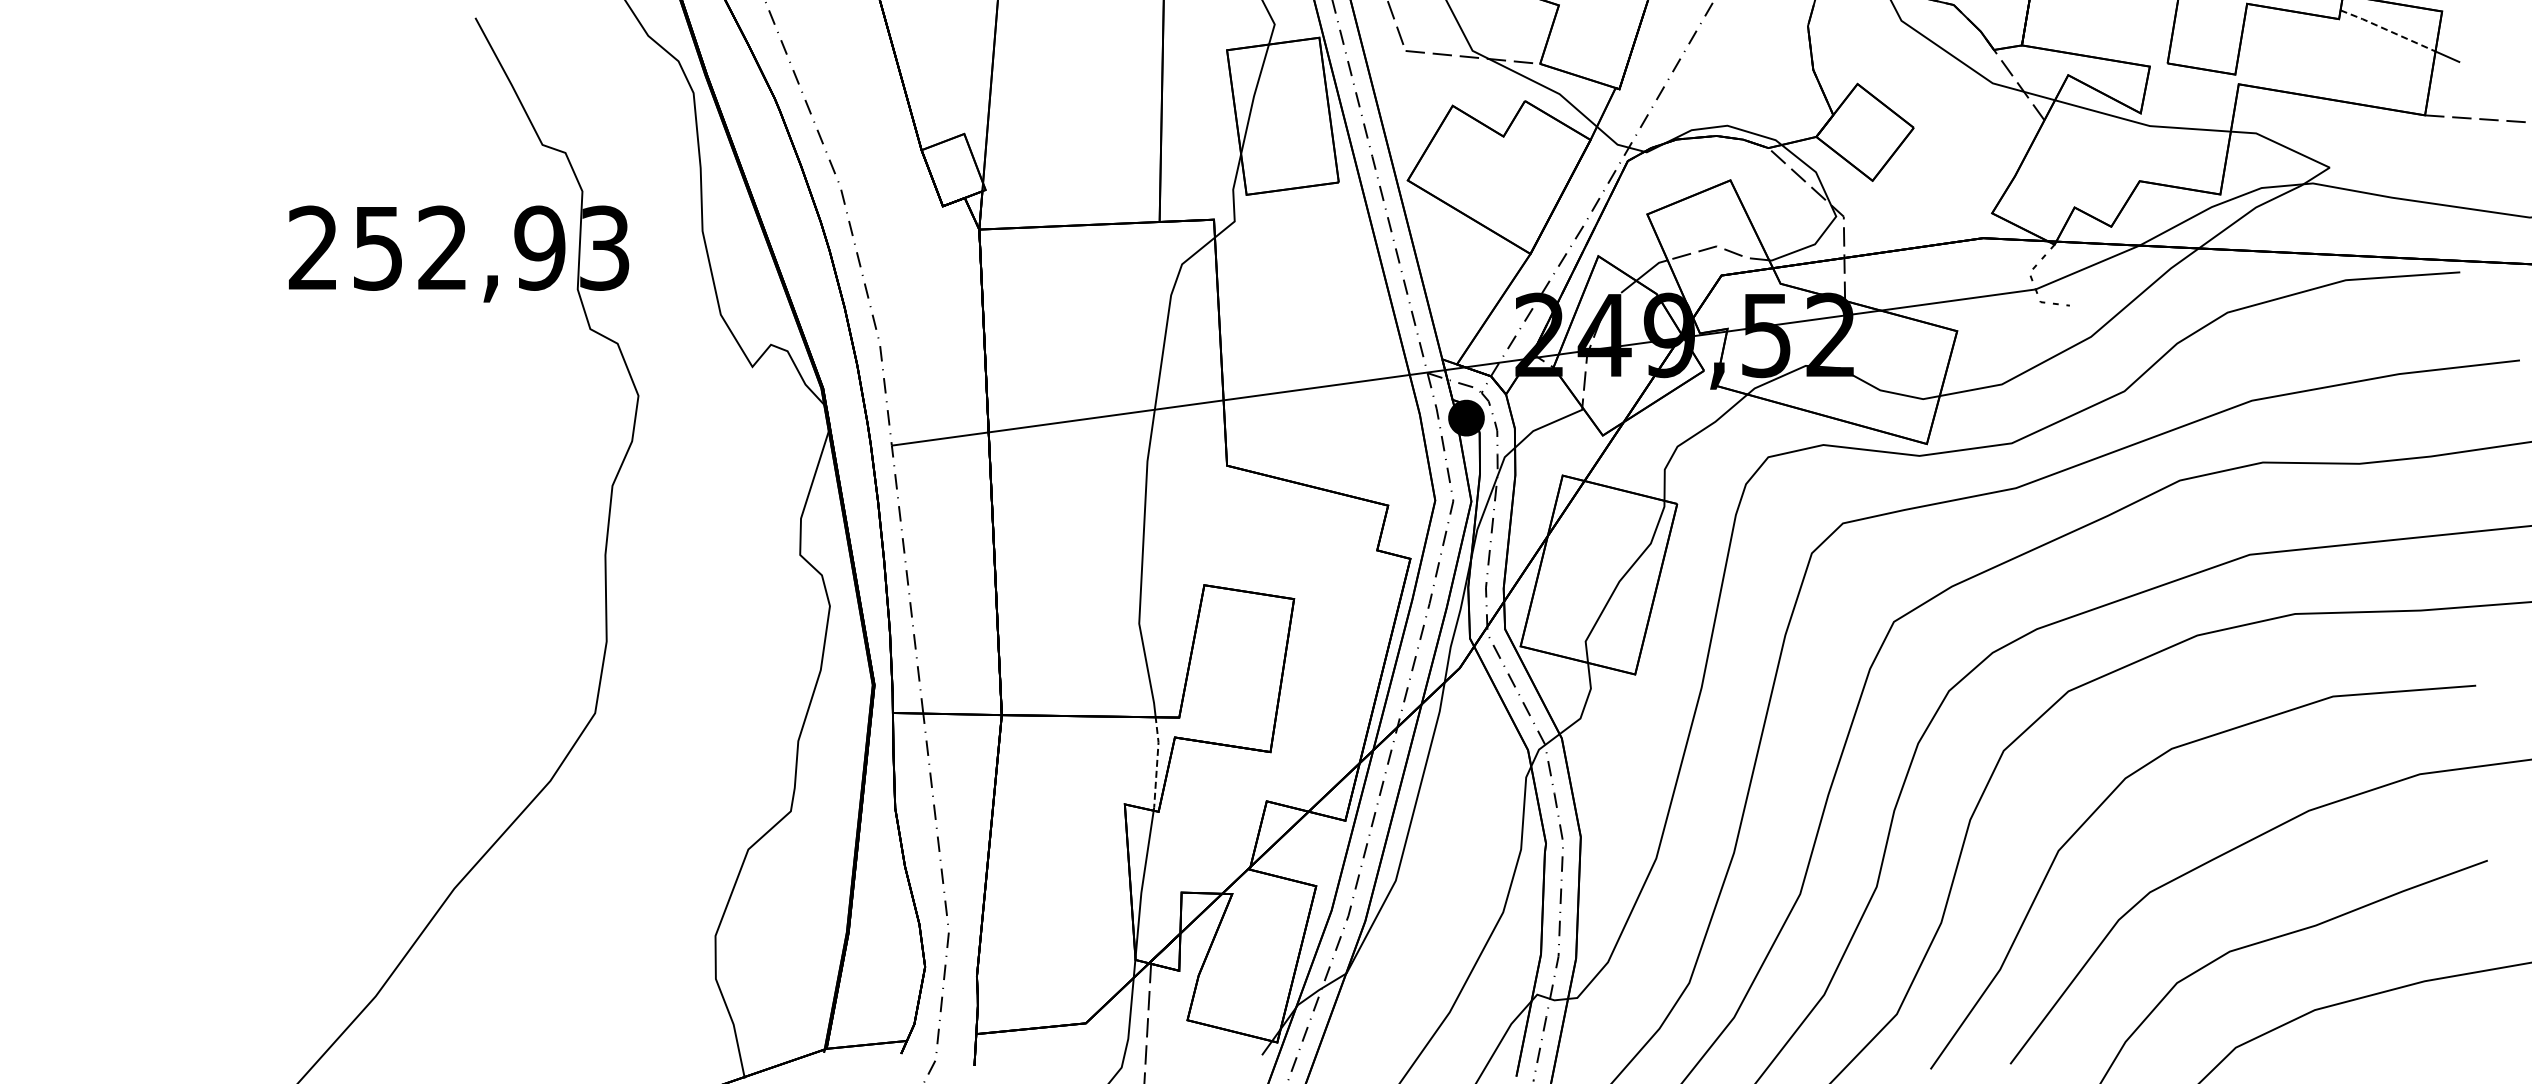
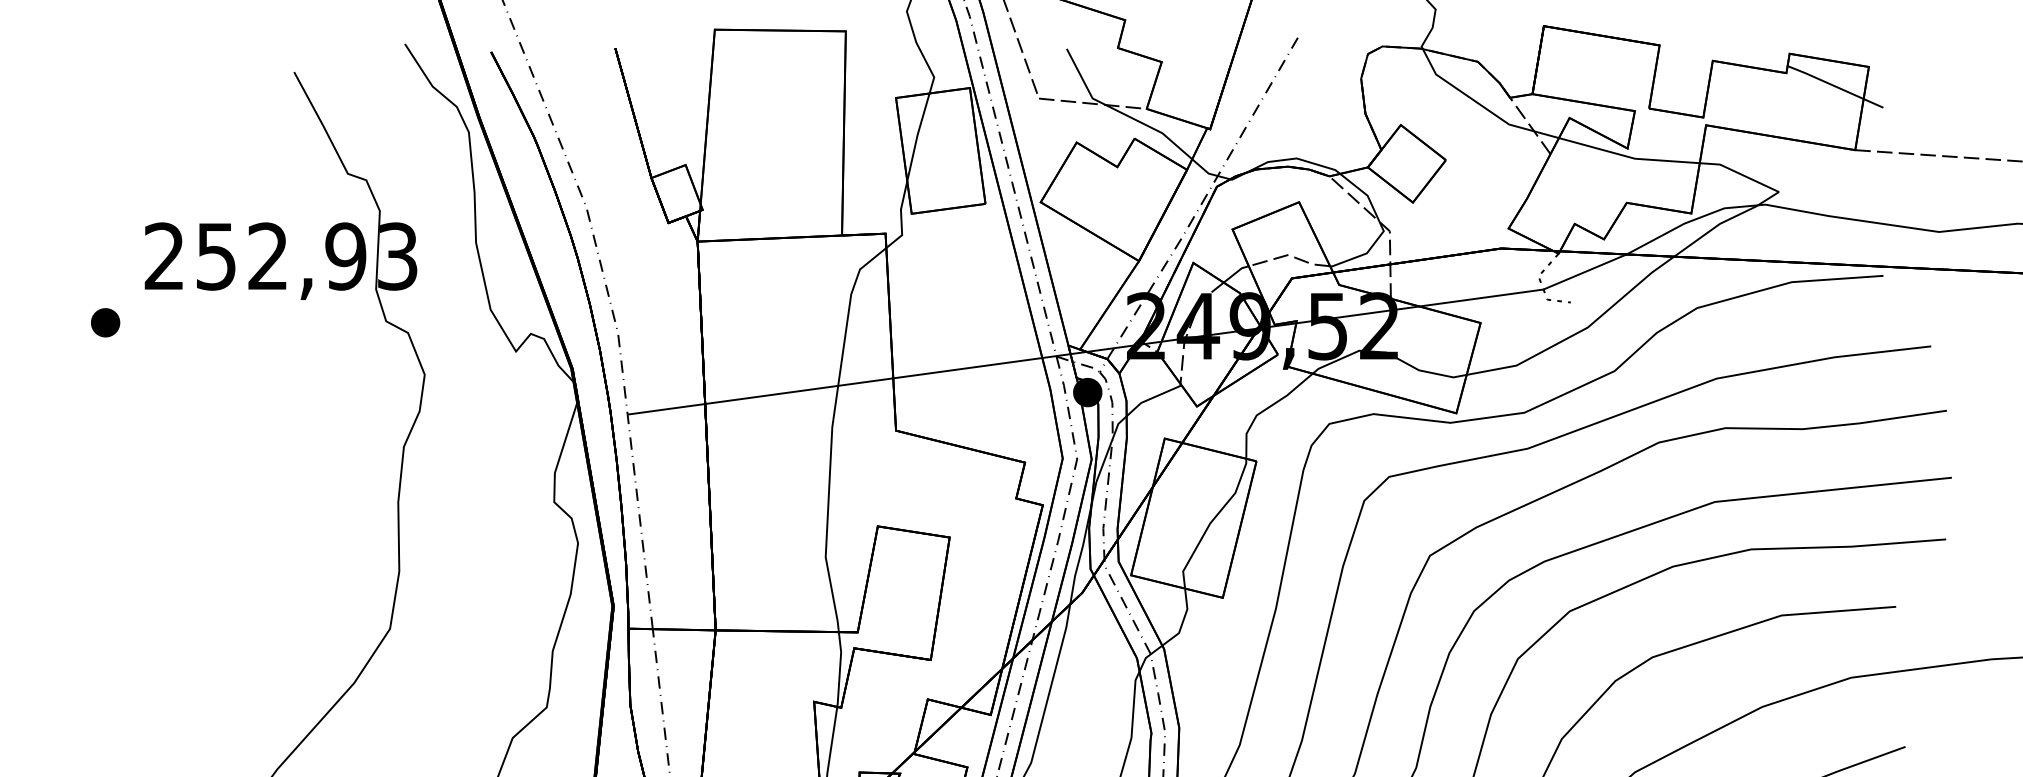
line: (2388, 30) -> (1825, 82), dashed -> solid
part: (239, 330) -> (105, 322), added
line: (1157, 764) -> (840, 669), dashed -> solid

